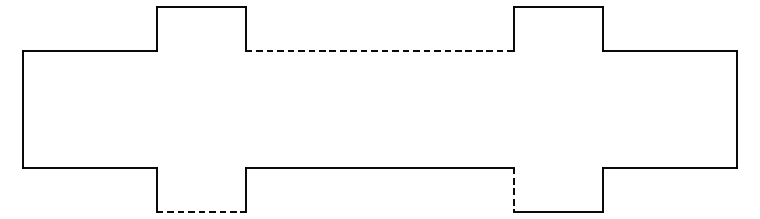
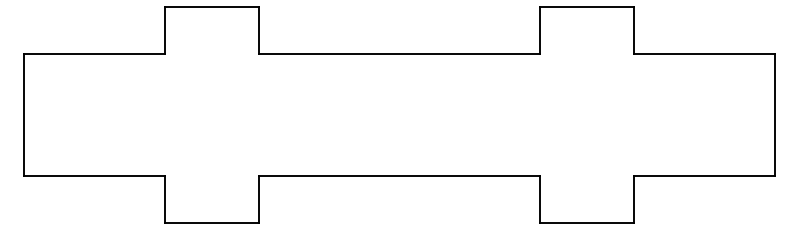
line: (380, 51) -> (399, 53), dashed -> solid
line: (514, 189) -> (540, 199), dashed -> solid
line: (201, 211) -> (211, 222), dashed -> solid

